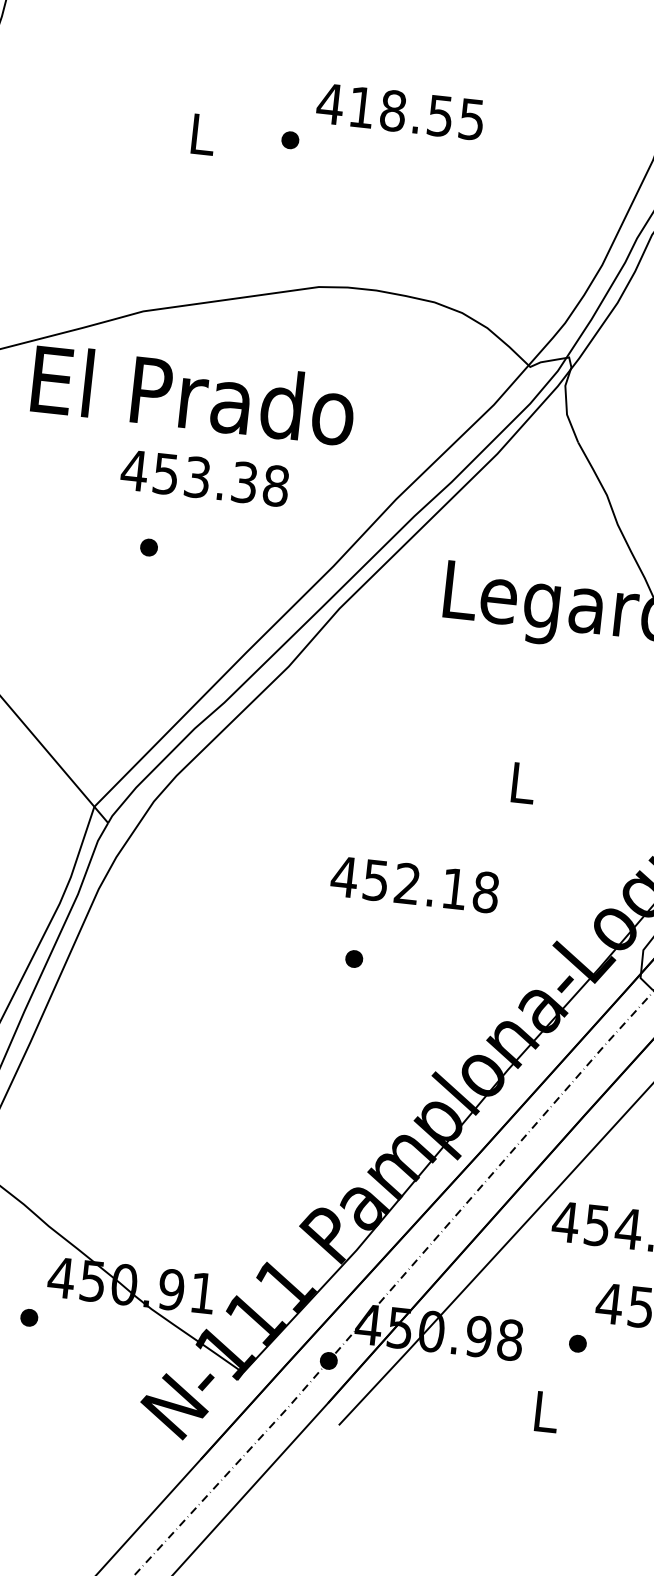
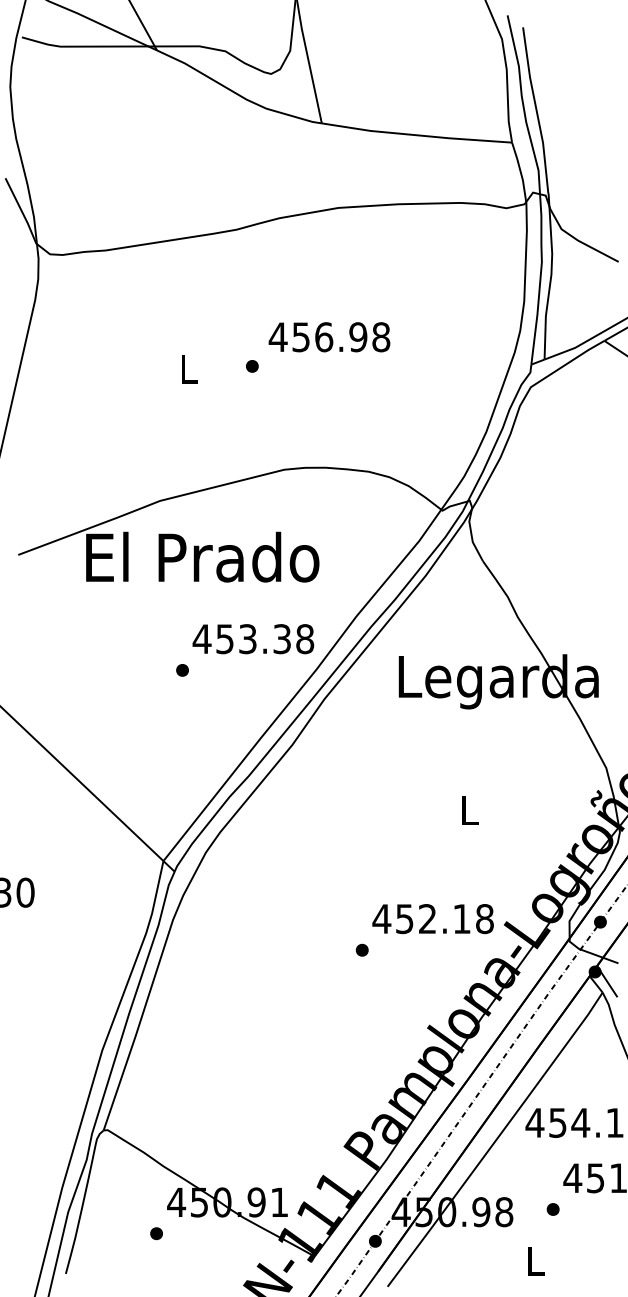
text: (417, 113) -> (341, 337), 418.55 -> 456.98
text: (205, 478) -> (253, 639), moved
text: (414, 885) -> (432, 919), moved

